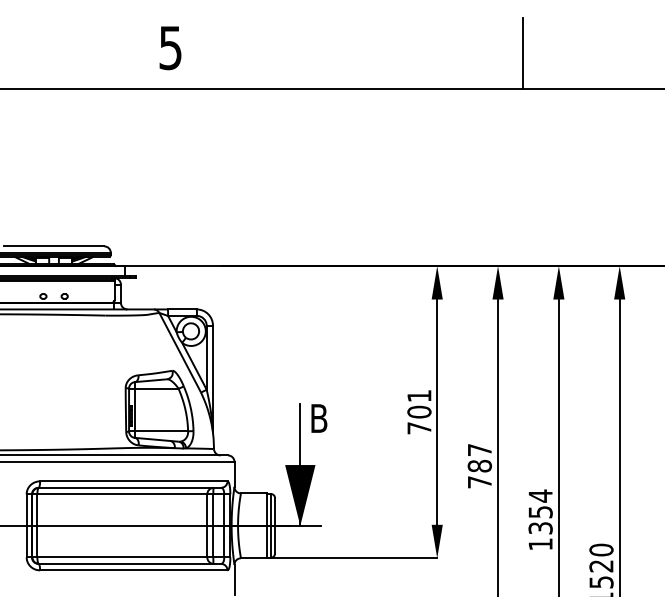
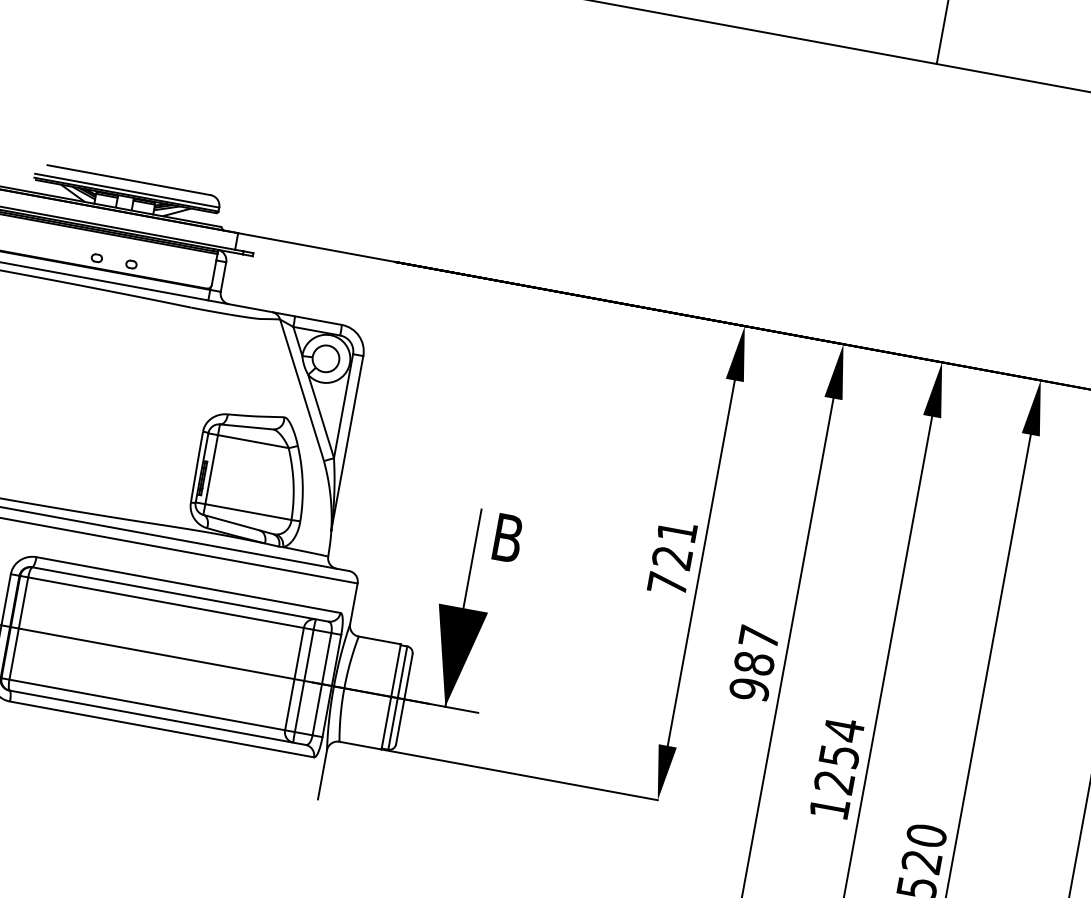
text: (419, 411) -> (672, 556), 701 -> 721
text: (479, 482) -> (748, 689), 787 -> 987
text: (540, 528) -> (834, 782), 1354 -> 1254

